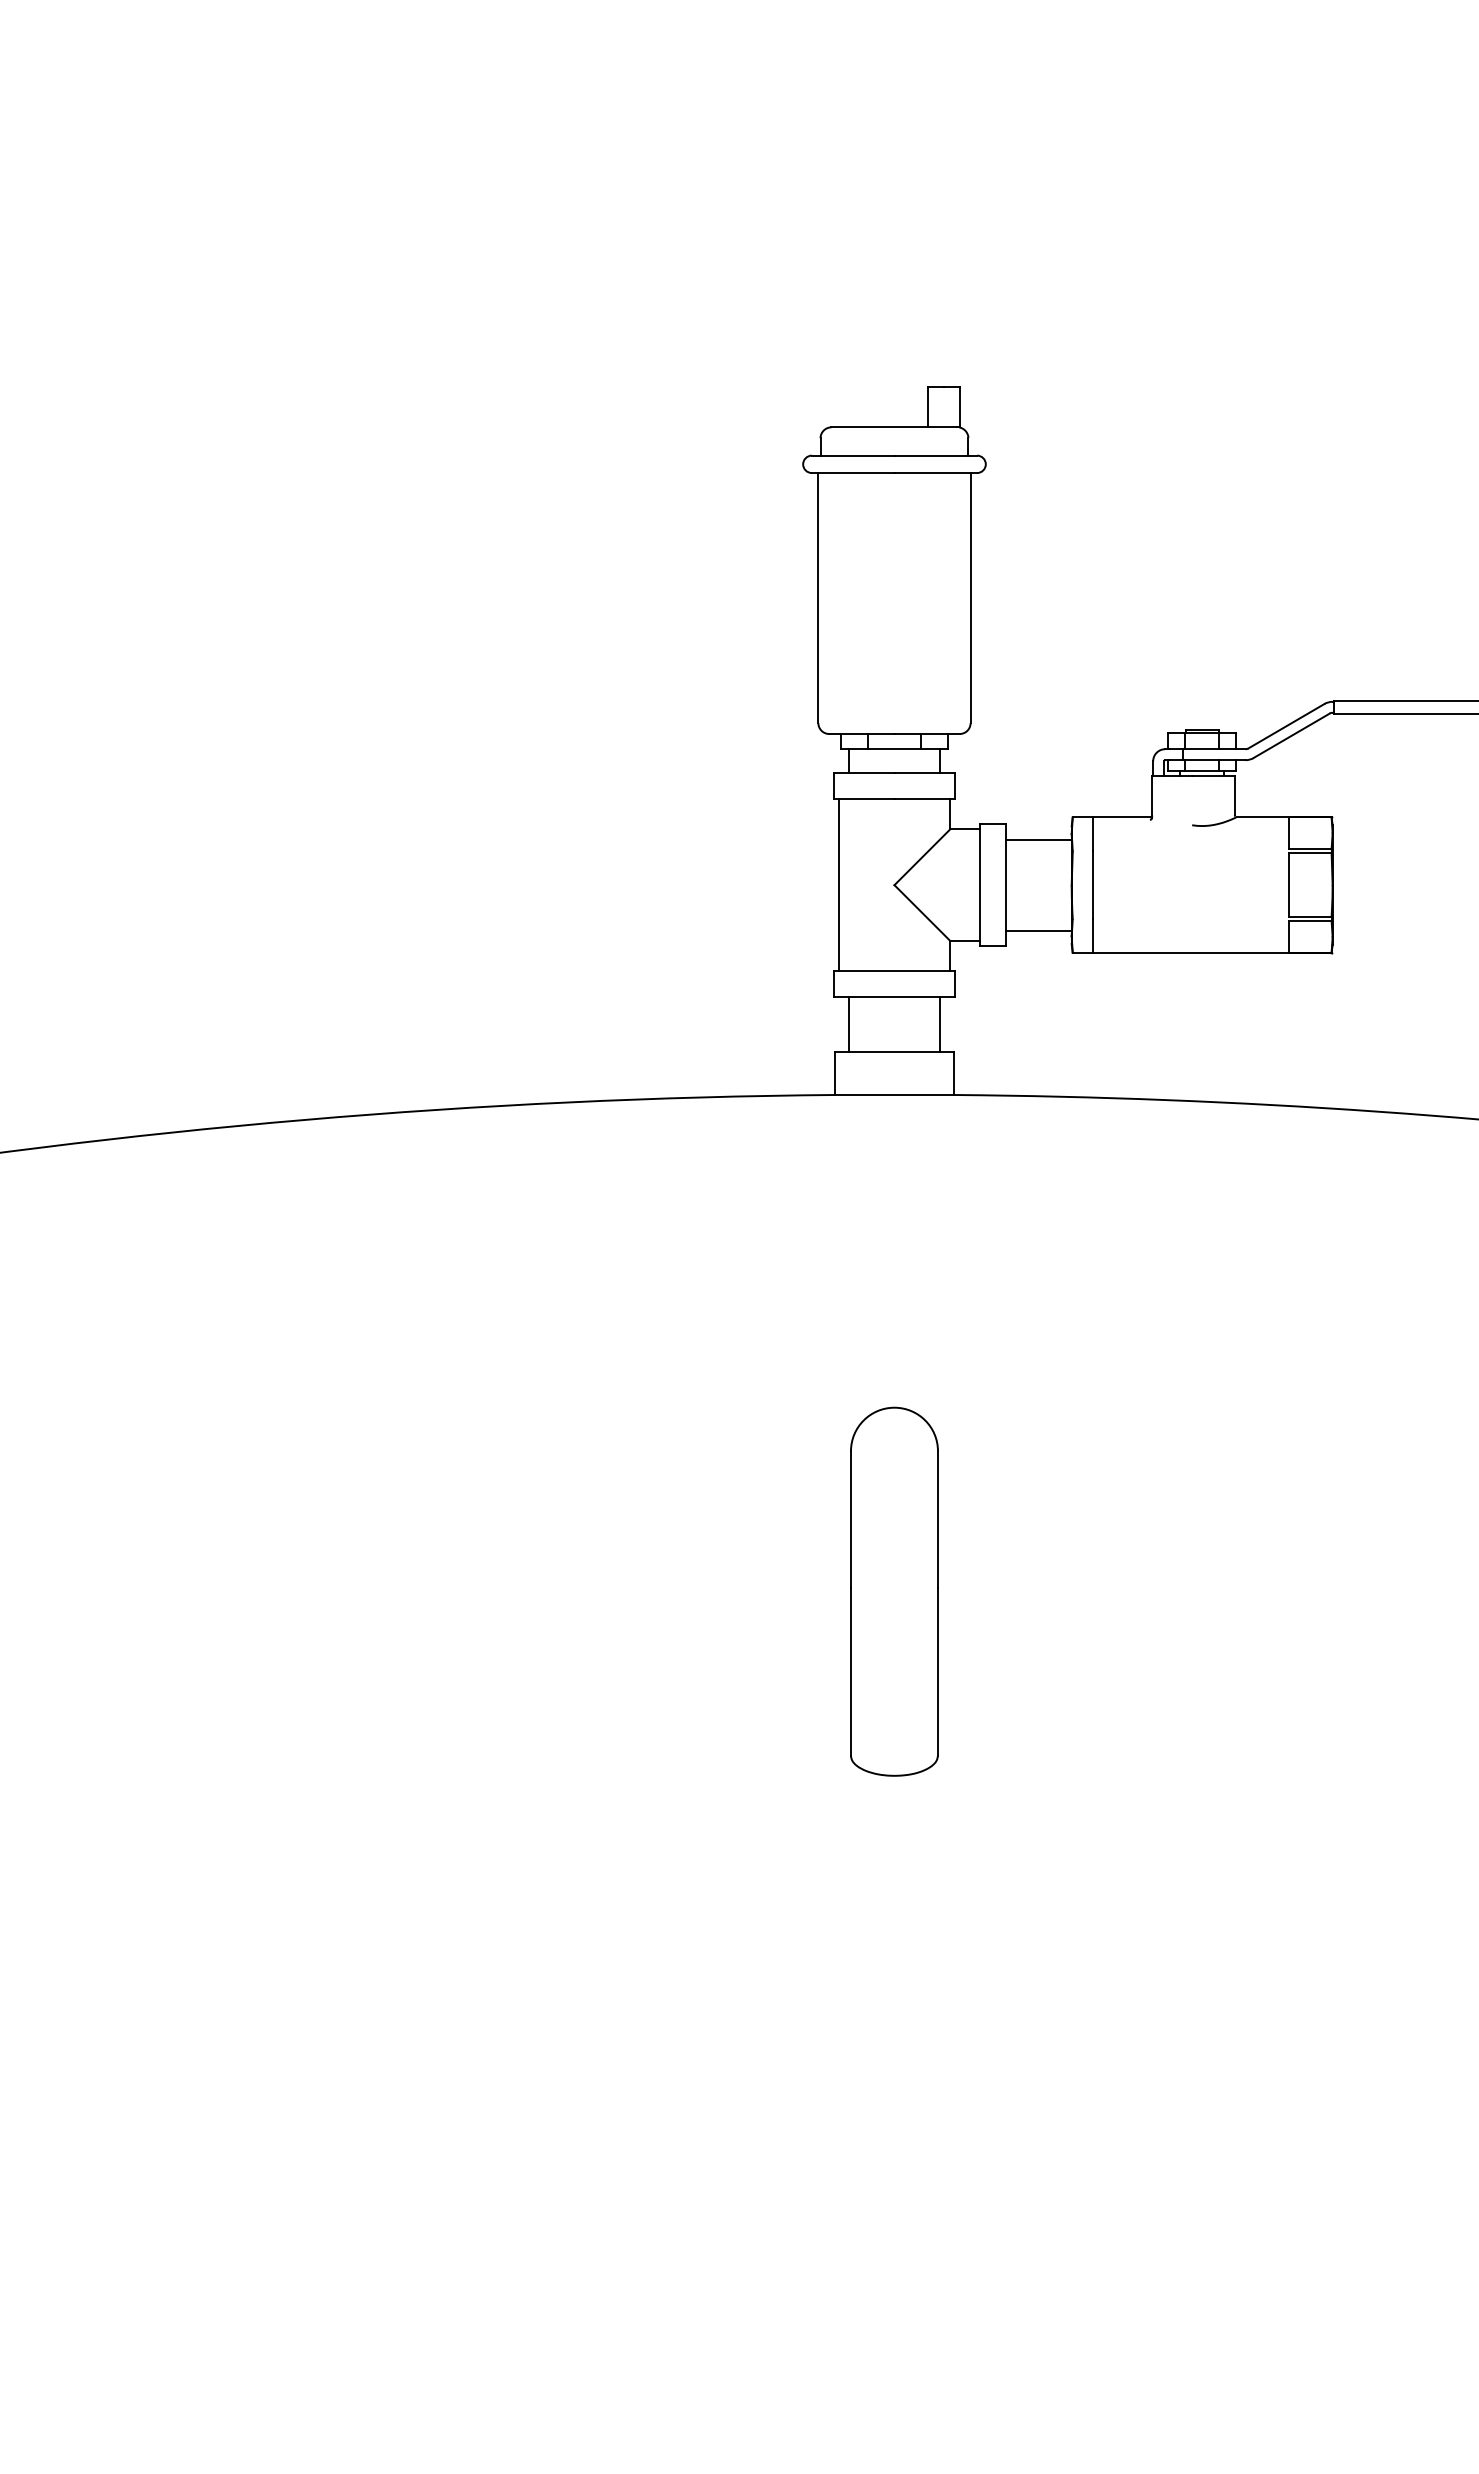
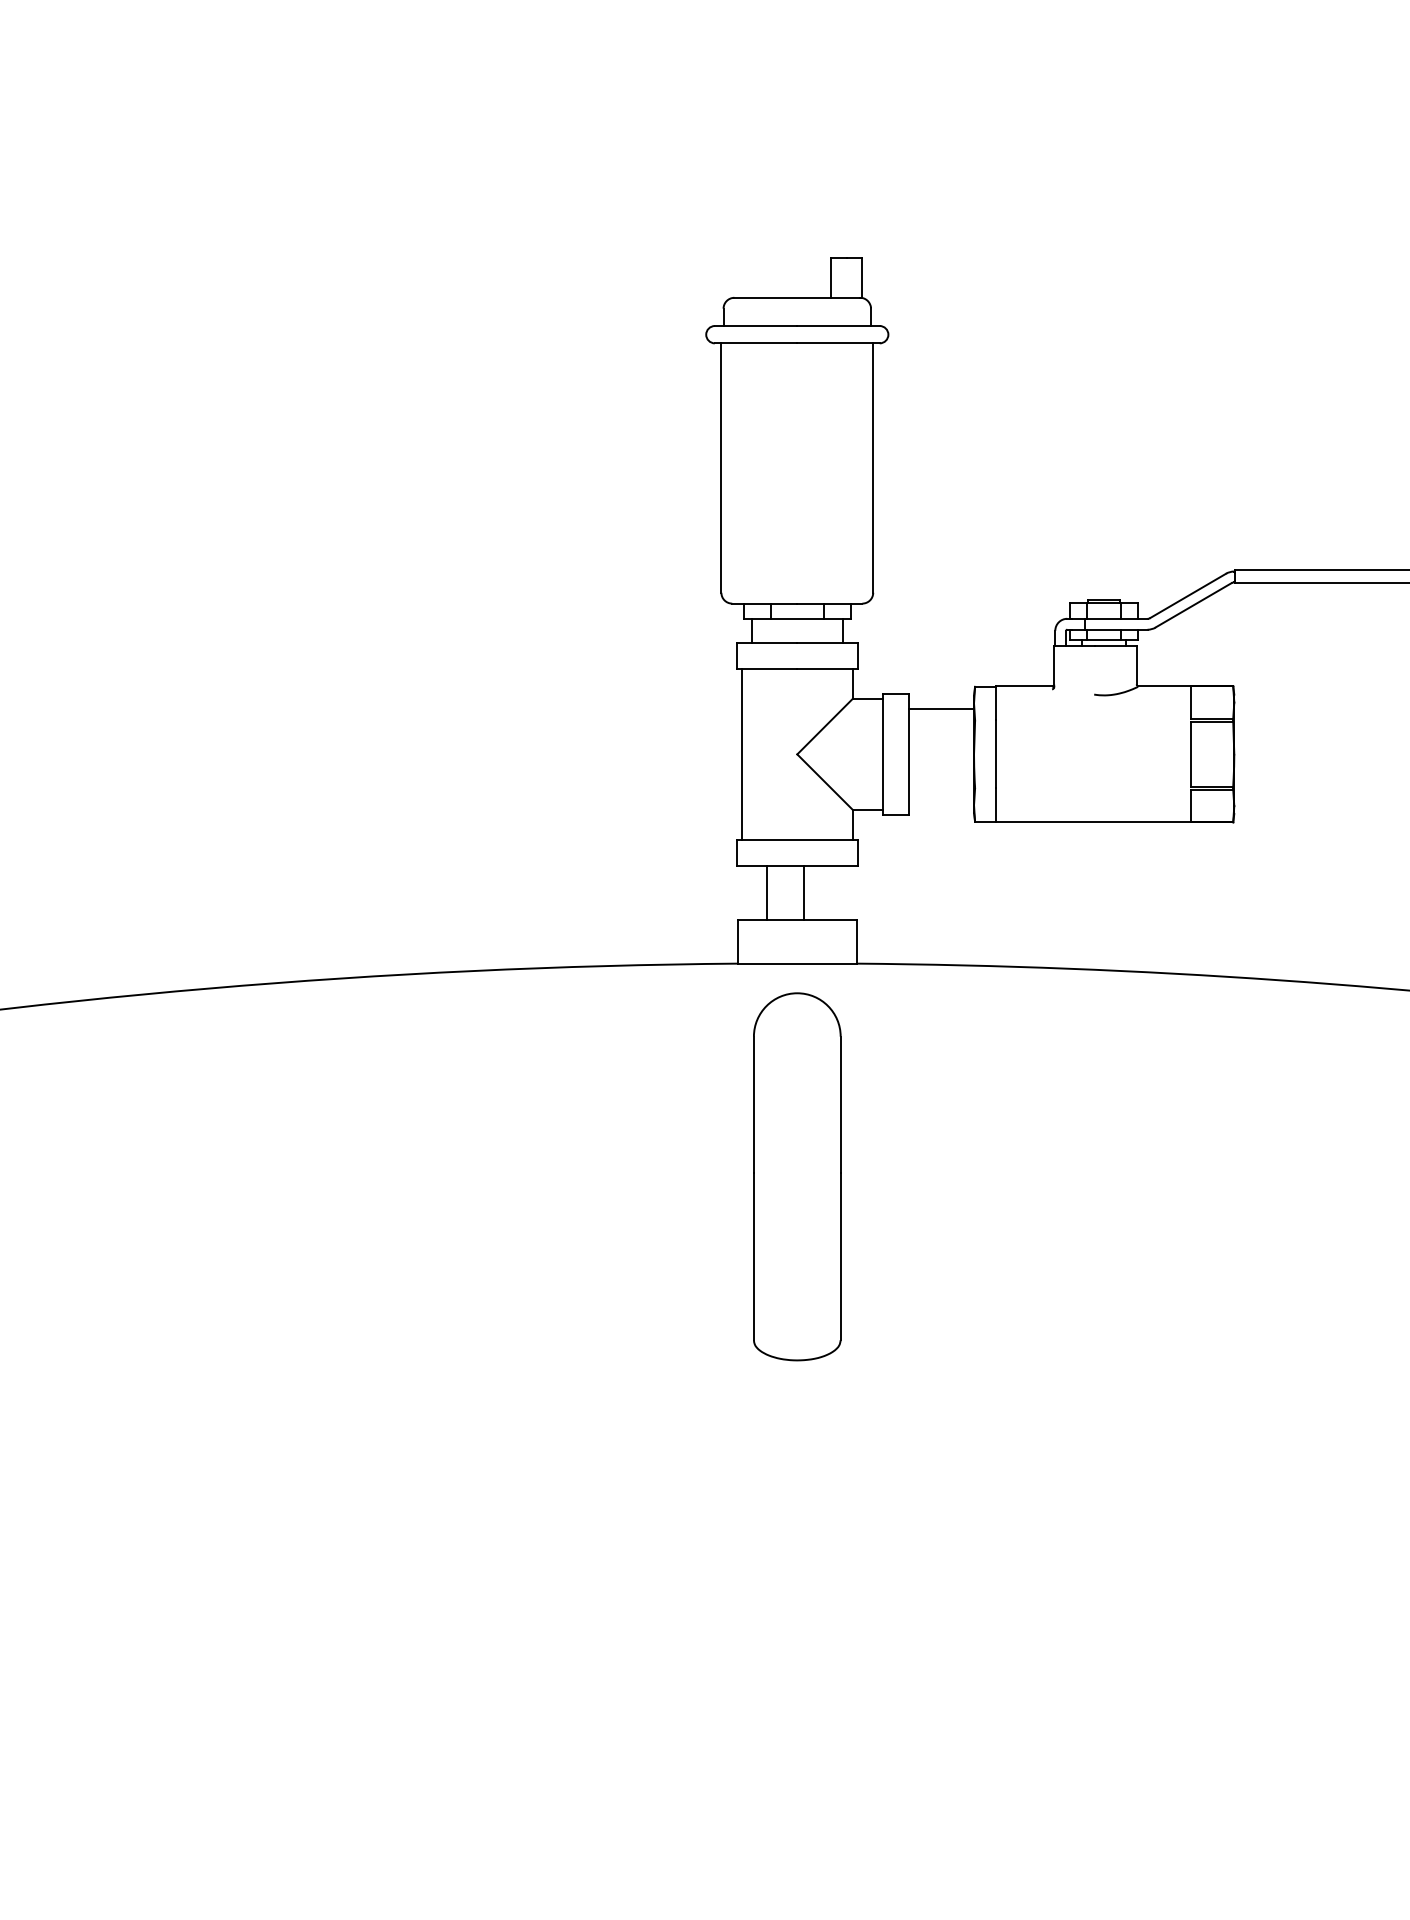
line: (1038, 930) -> (940, 799), removed
line: (848, 1024) -> (803, 893), moved
line: (940, 1024) -> (767, 893), moved
part: (894, 1591) -> (797, 1176), moved

